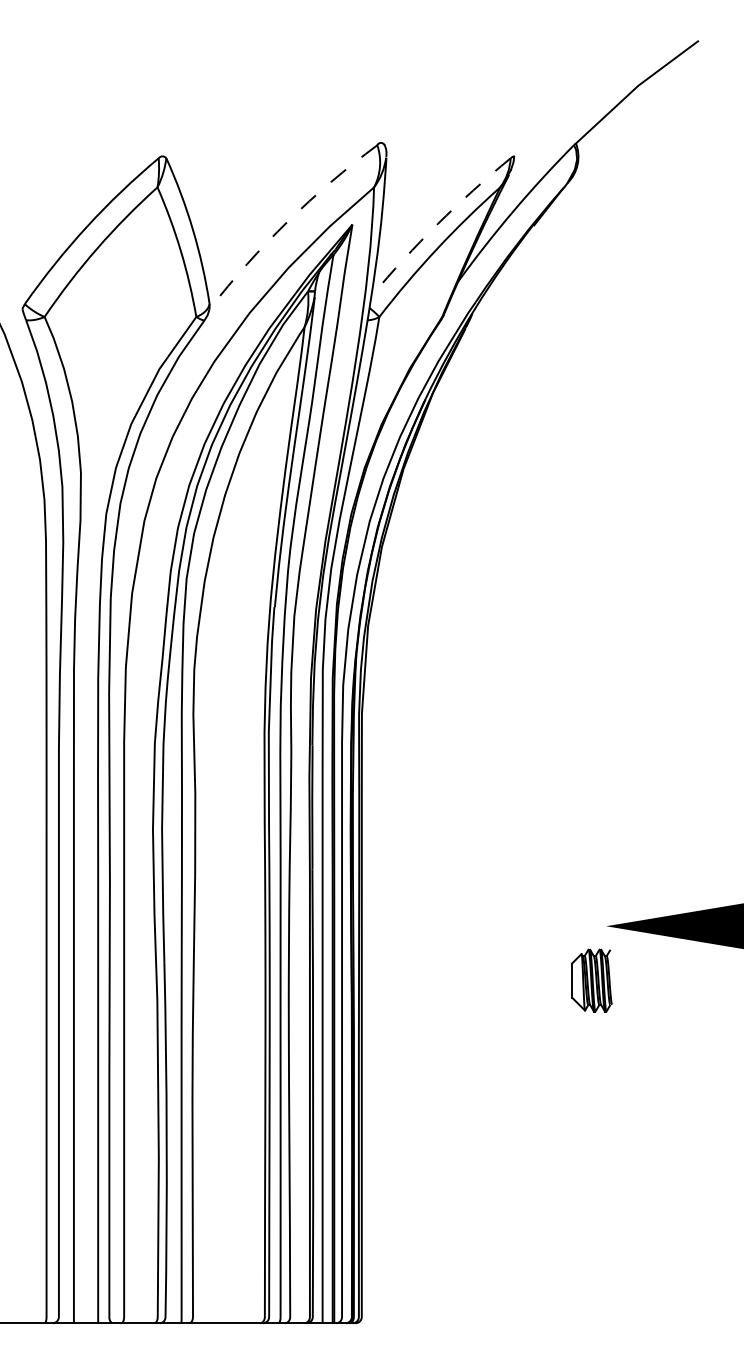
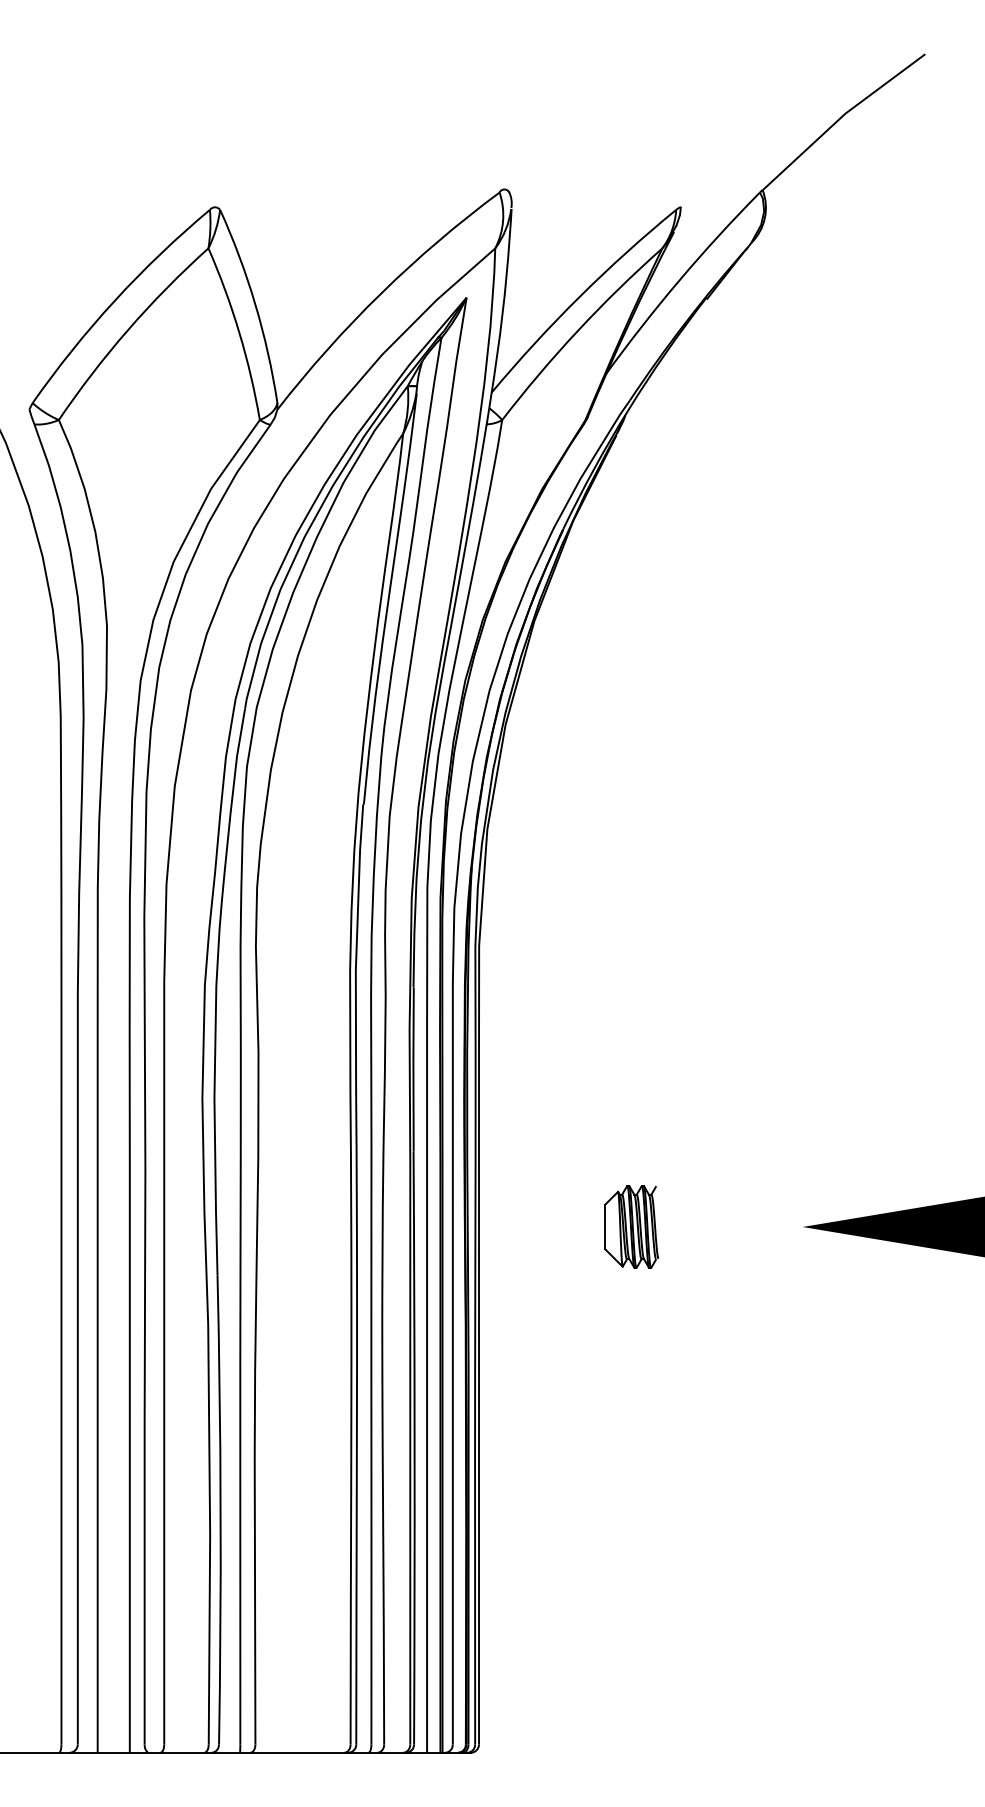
arc: (288, 221) -> (381, 293), dashed -> solid
arc: (437, 223) -> (579, 296), dashed -> solid
part: (591, 980) -> (631, 1226), moved

